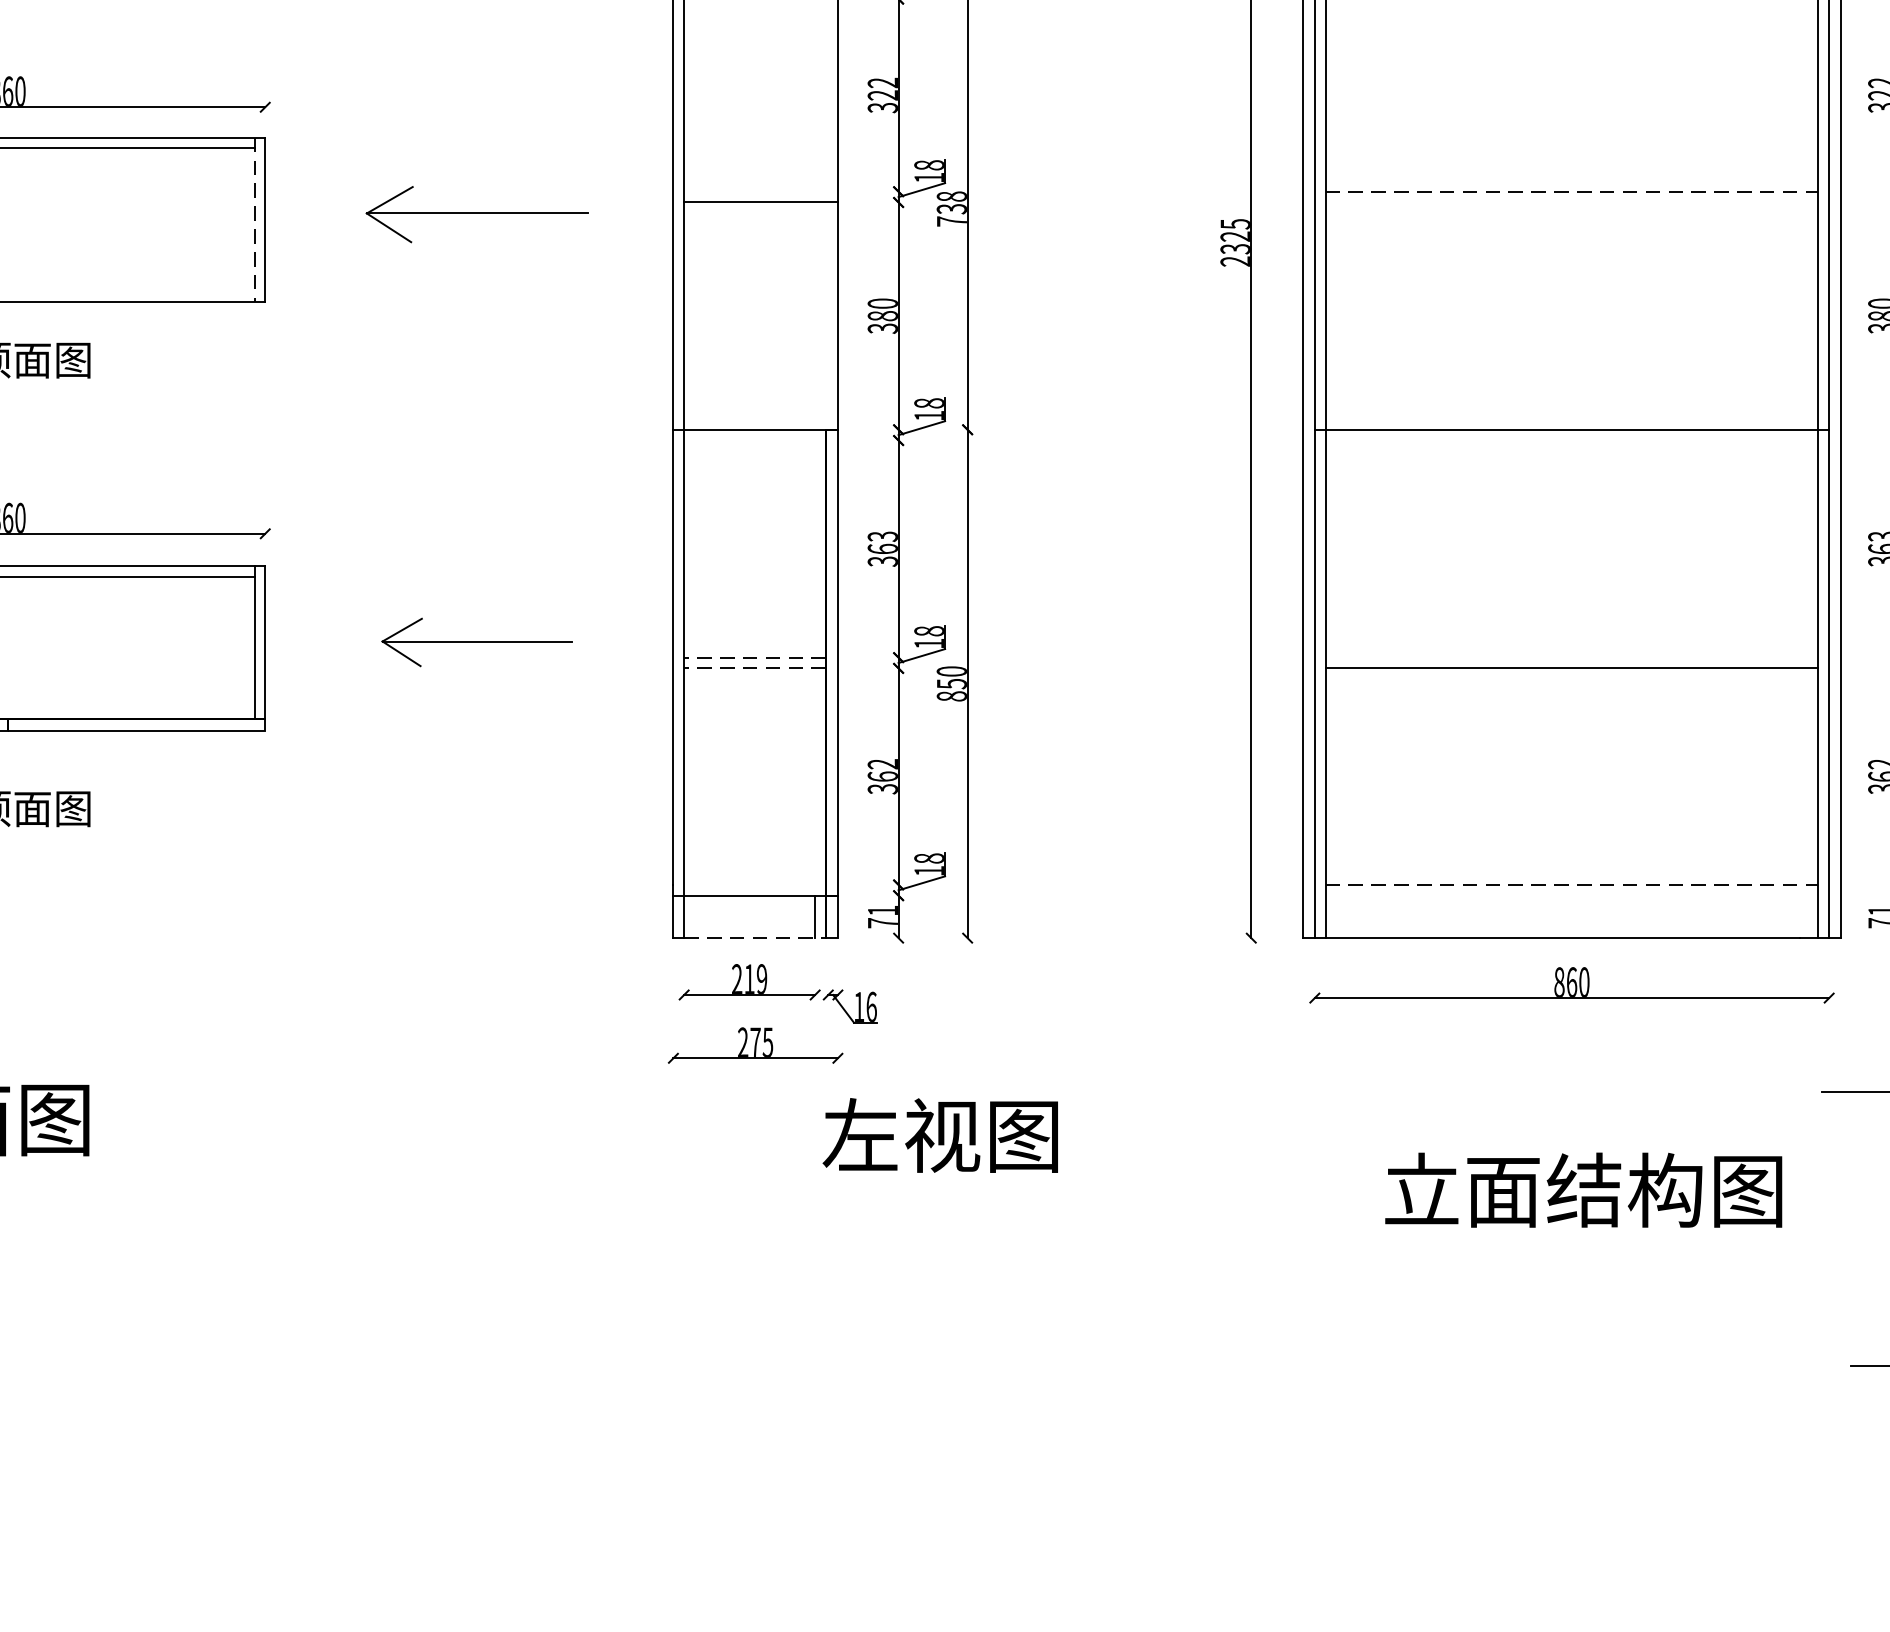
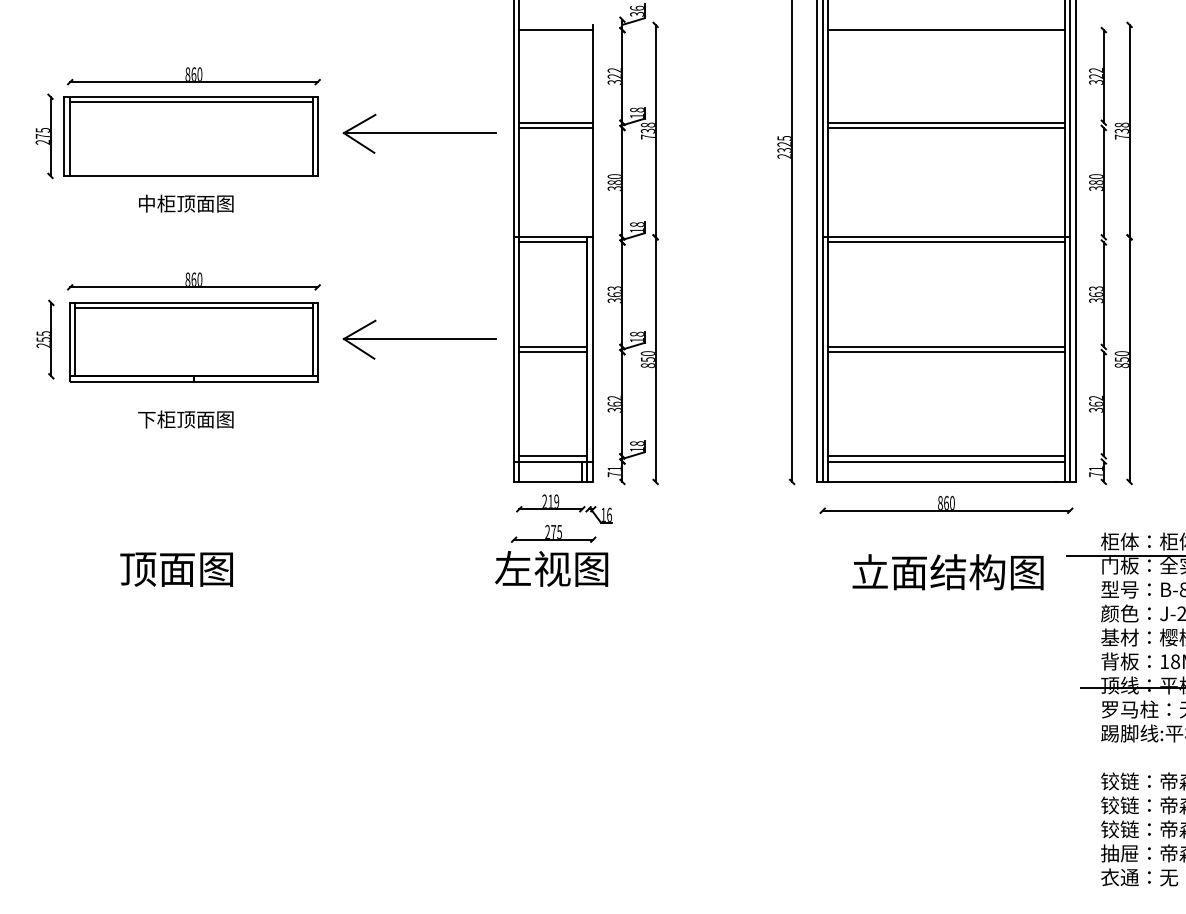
line: (761, 191) -> (556, 122), added
line: (1572, 191) -> (946, 122), dashed -> solid
line: (1572, 201) -> (946, 127), added
part: (476, 214) -> (419, 133), size x1.43
line: (254, 220) -> (312, 136), dashed -> solid
line: (755, 440) -> (553, 242), added
line: (1572, 440) -> (946, 242), added
part: (476, 642) -> (419, 339), size x1.67
line: (753, 656) -> (552, 346), dashed -> solid
line: (1572, 656) -> (946, 346), added
line: (753, 669) -> (552, 352), dashed -> solid
line: (755, 885) -> (553, 456), added
line: (1572, 885) -> (946, 456), dashed -> solid
line: (1572, 895) -> (946, 461), added
line: (755, 937) -> (553, 481), dashed -> solid
text: (940, 1134) -> (551, 568), moved
text: (1582, 1190) -> (947, 572), moved

